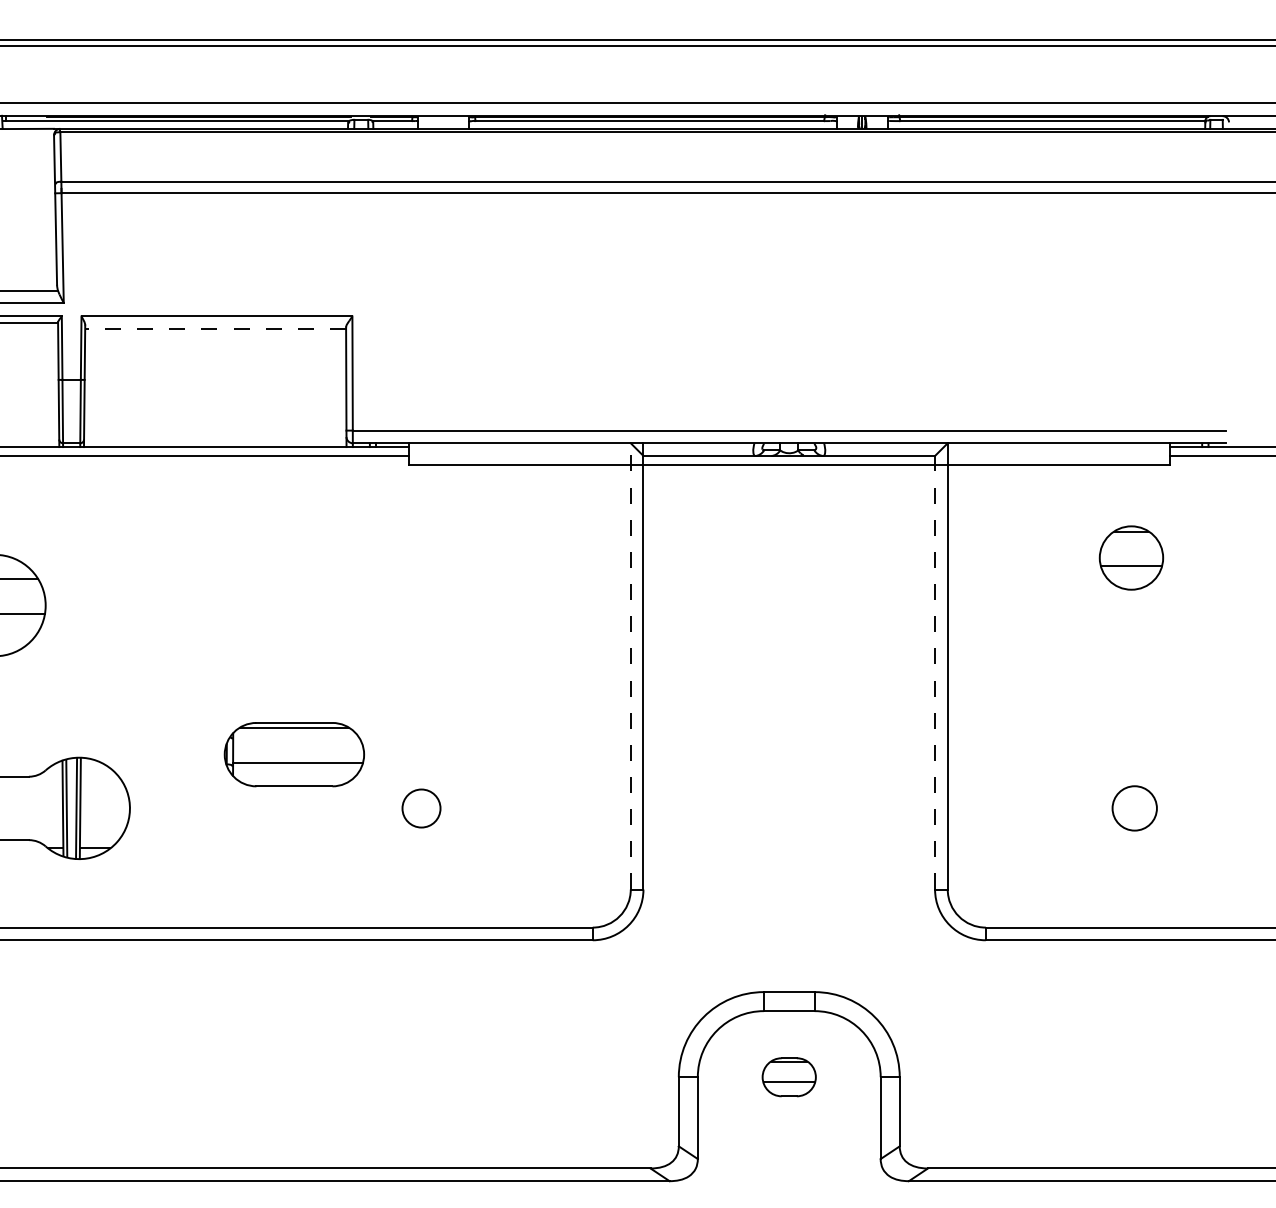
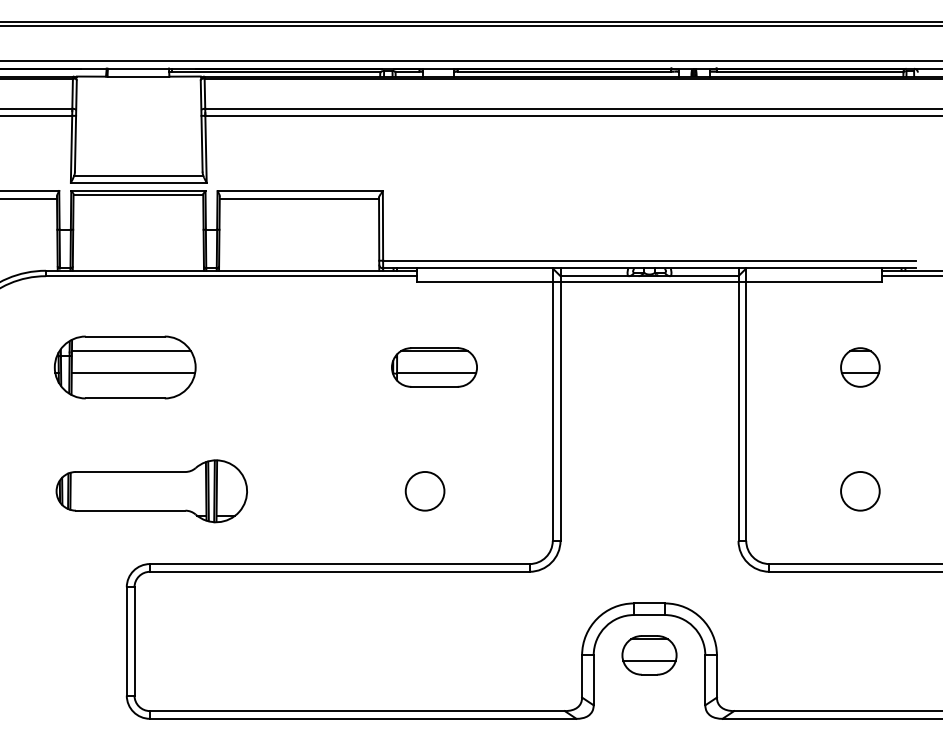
line: (215, 328) -> (299, 198), dashed -> solid
part: (1131, 558) -> (860, 367), moved
line: (630, 666) -> (552, 404), dashed -> solid
line: (935, 666) -> (738, 404), dashed -> solid
part: (294, 754) -> (434, 367), moved
circle: (1134, 807) -> (860, 490), size x1.43
circle: (420, 808) -> (424, 491), size x1.67
part: (789, 1077) -> (649, 655), size x1.67

